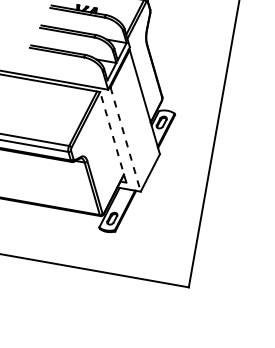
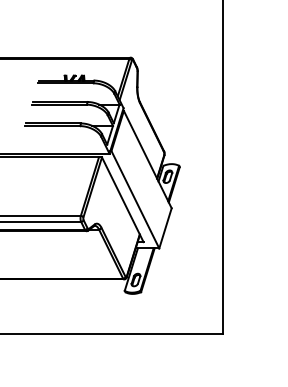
line: (113, 137) -> (122, 199), dashed -> solid
line: (125, 140) -> (135, 200), dashed -> solid

